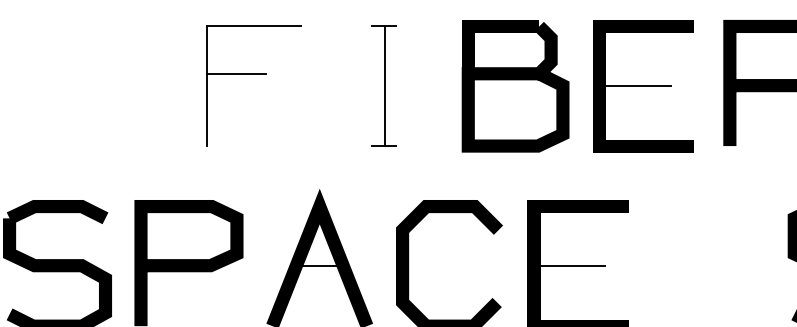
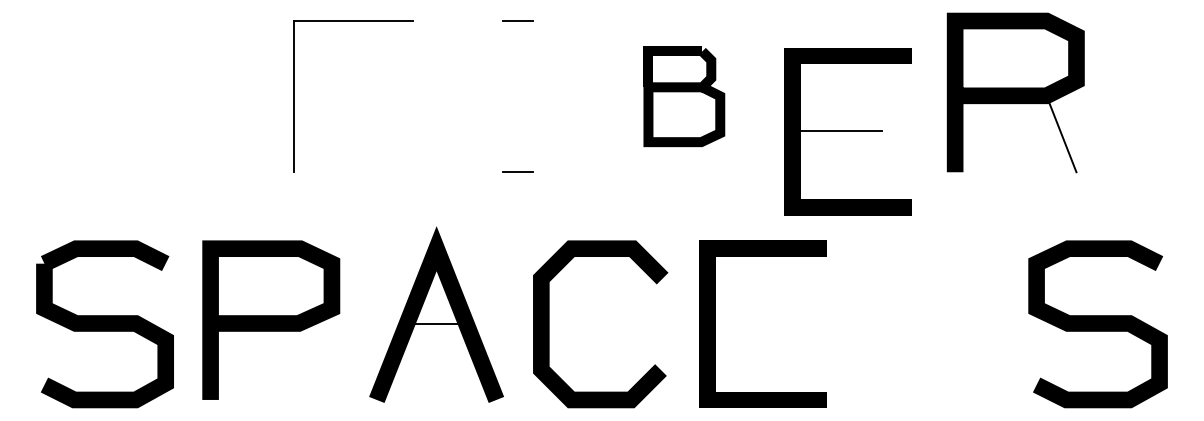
line: (235, 73) -> (330, 80), removed
line: (385, 86) -> (519, 96), removed
part: (515, 86) -> (684, 96), size x0.6
part: (643, 86) -> (847, 131), moved
line: (569, 265) -> (752, 323), removed

